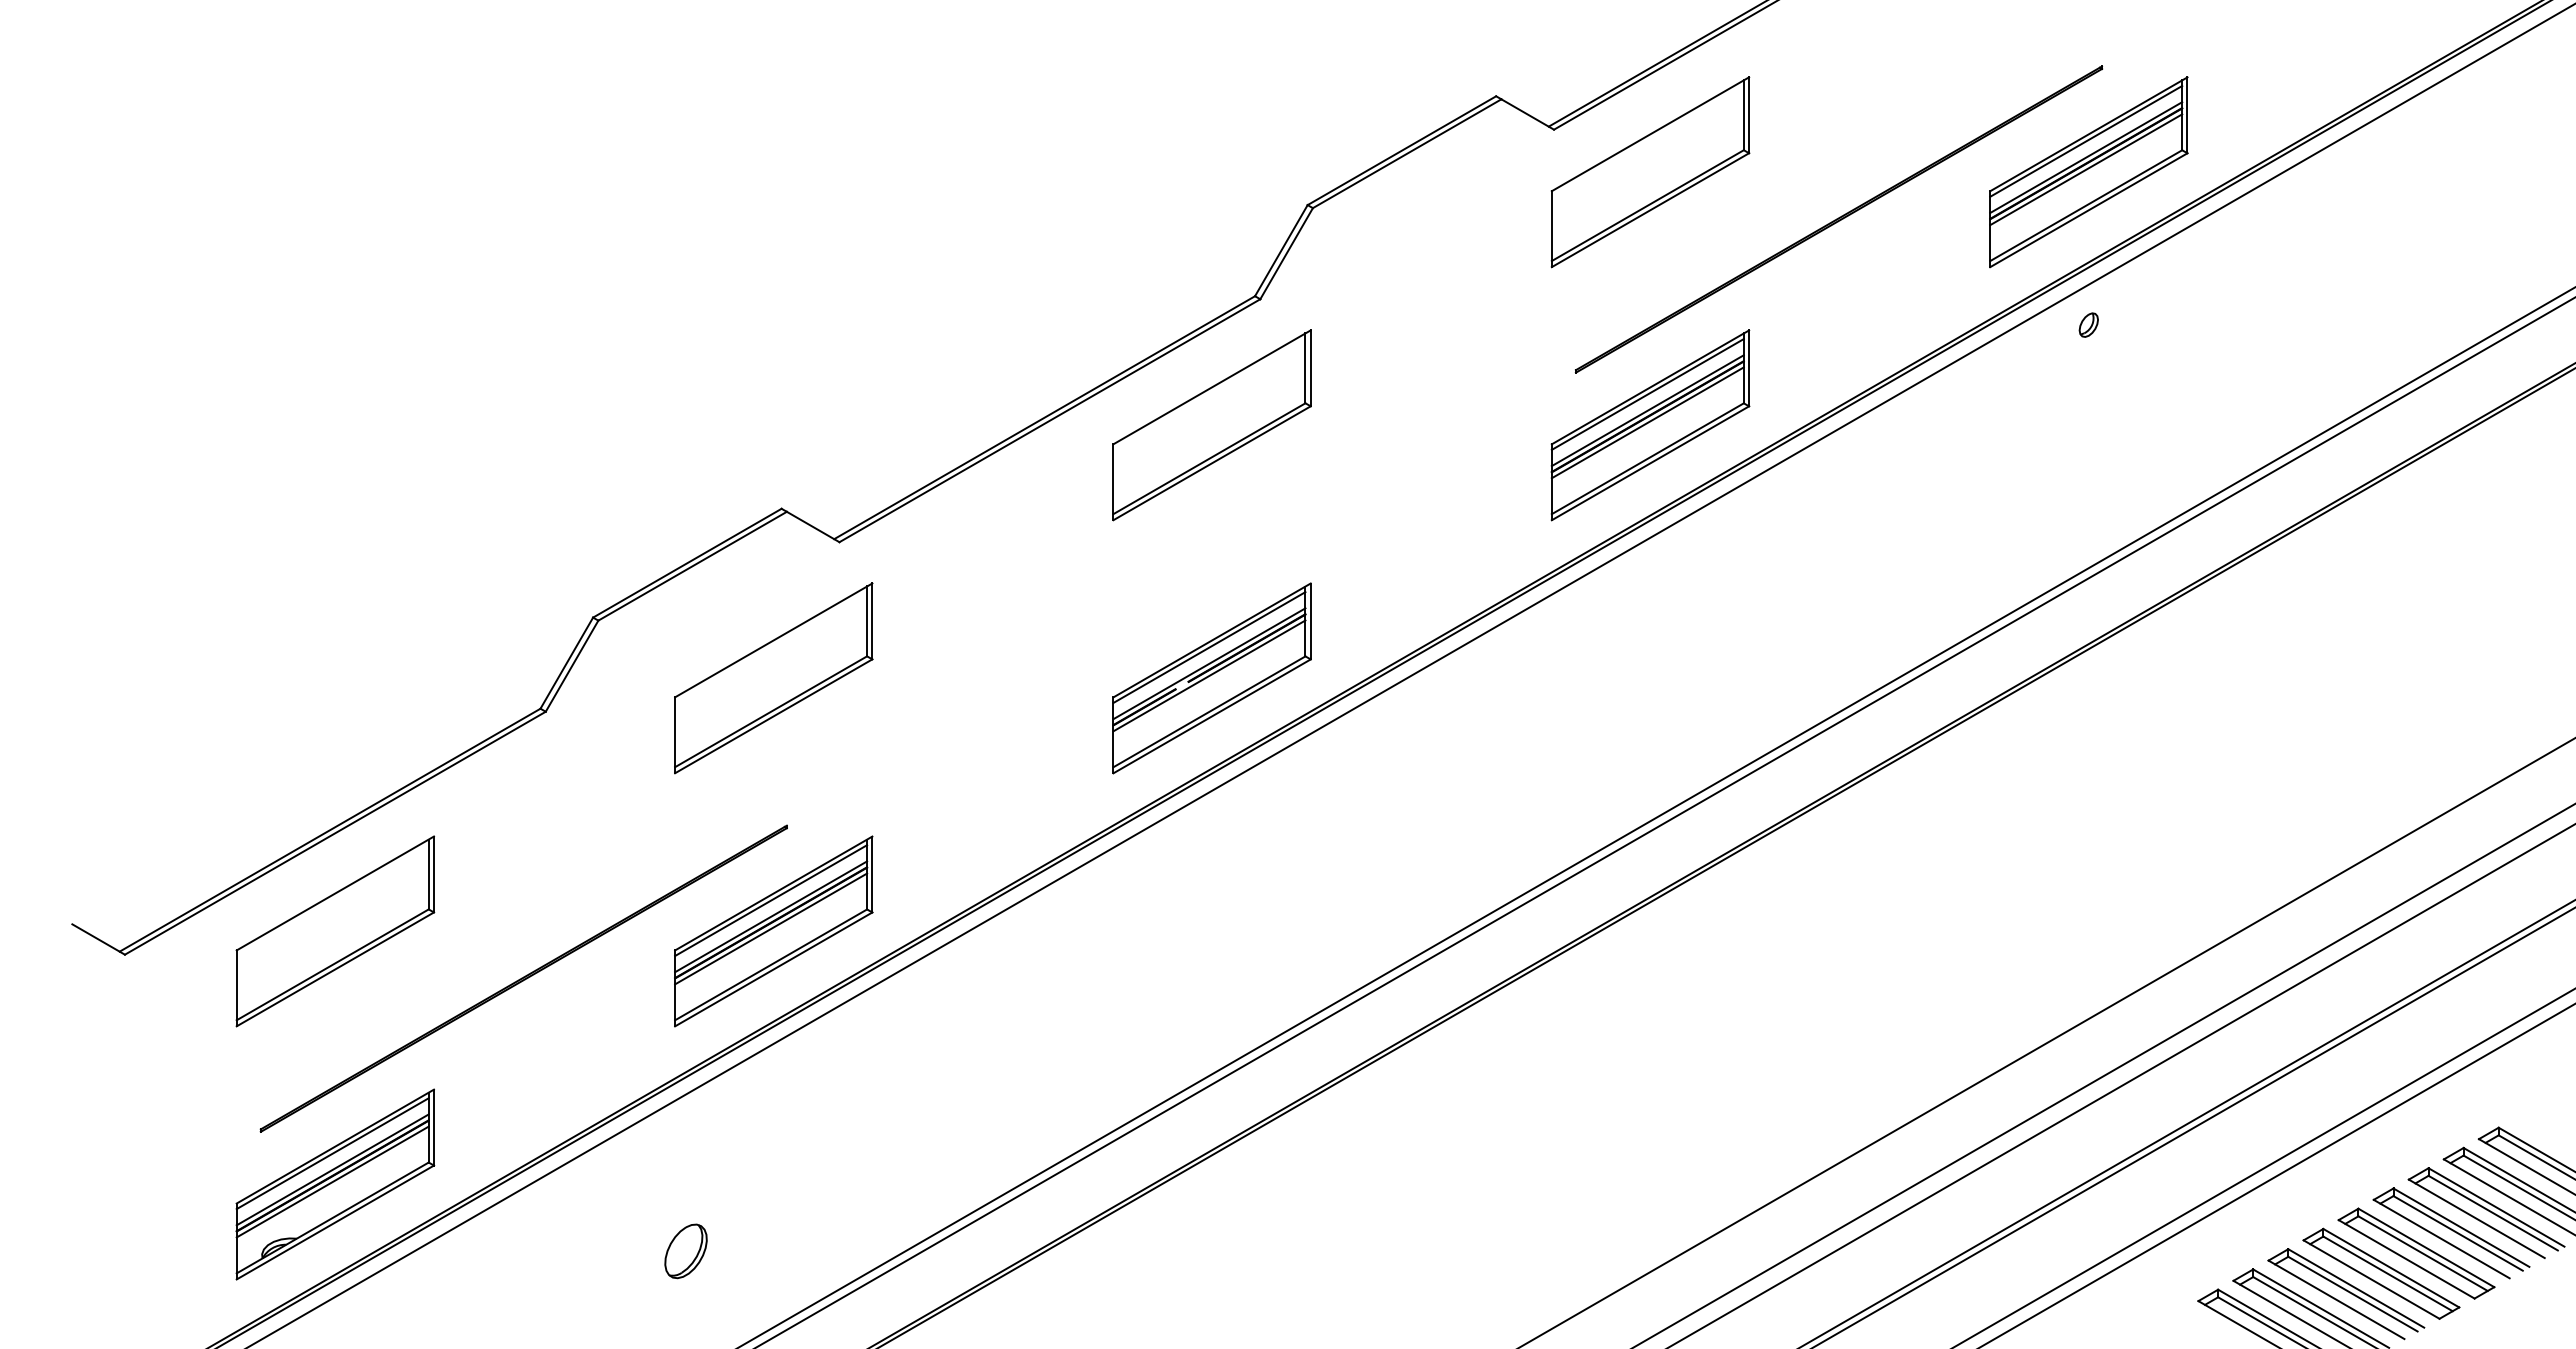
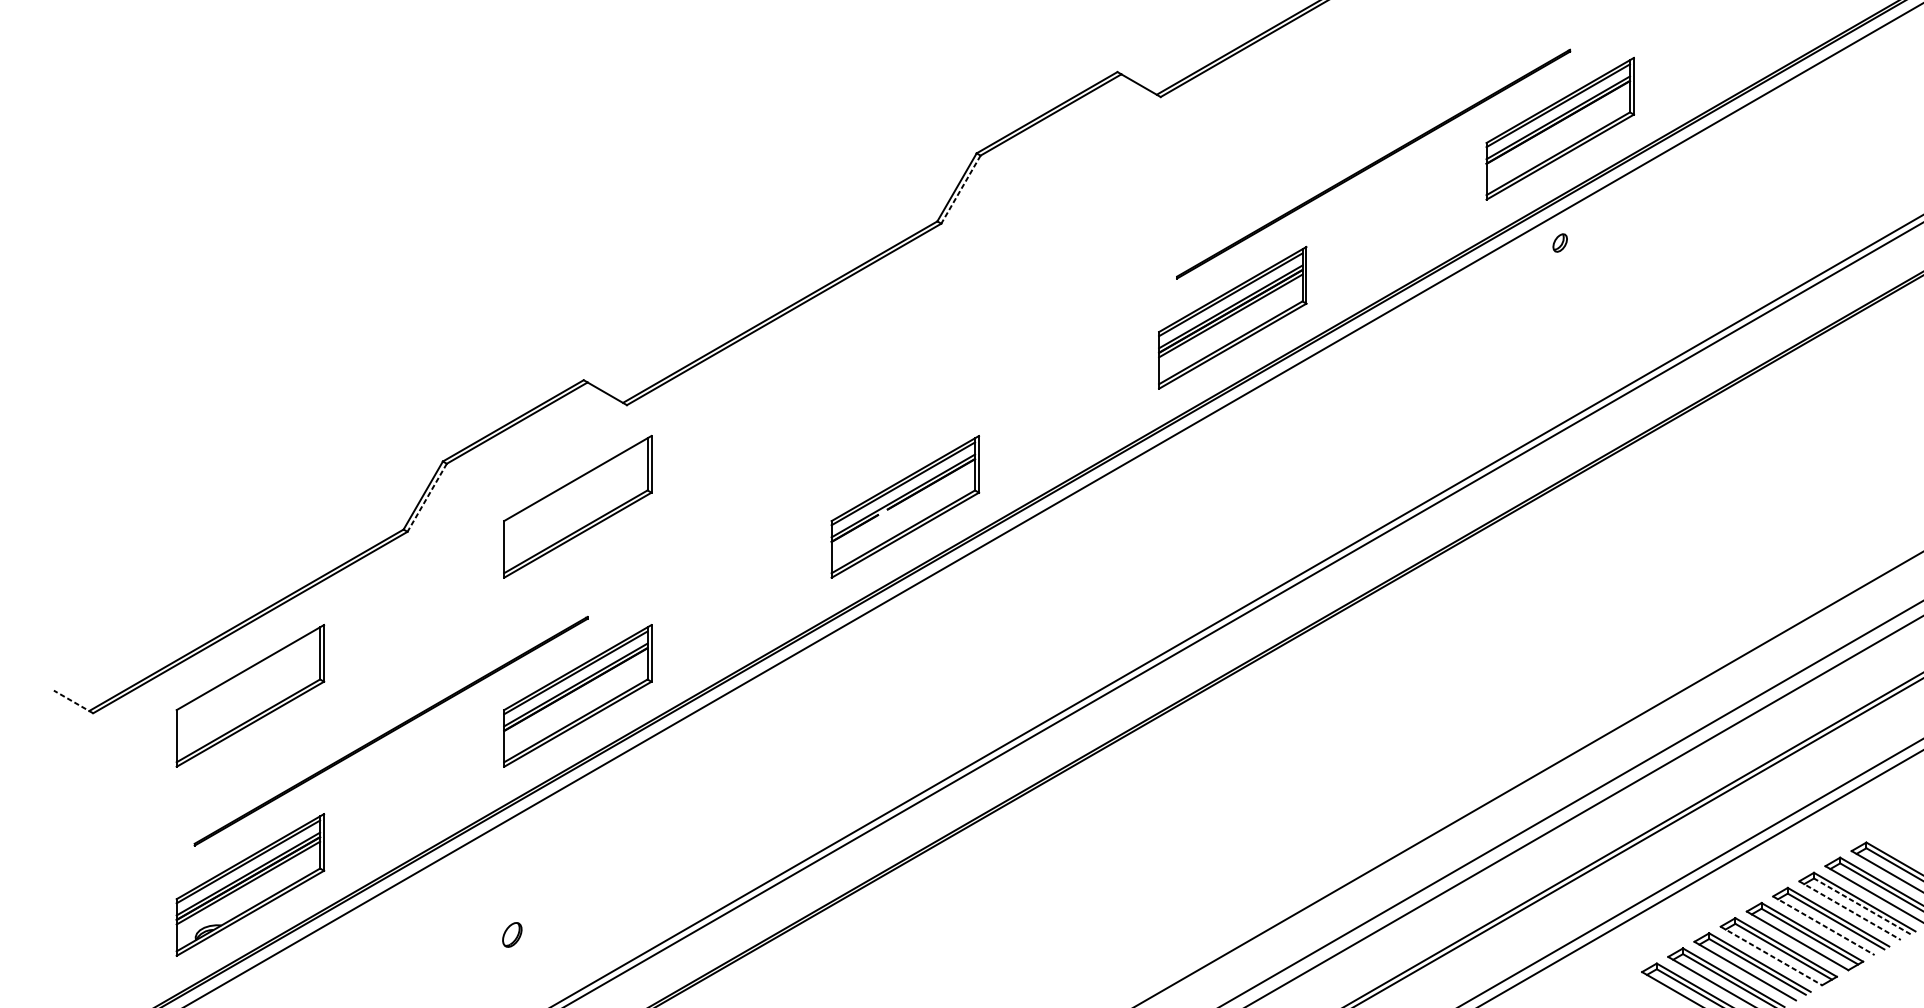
line: (2086, 169) -> (1558, 126), removed
part: (1650, 172) -> (1232, 129), removed
line: (1286, 253) -> (960, 189), solid -> dashed
part: (1211, 425) -> (904, 317), removed
line: (572, 666) -> (427, 498), solid -> dashed
line: (1209, 675) -> (903, 504), removed
line: (771, 928) -> (576, 693), removed
line: (98, 939) -> (73, 701), solid -> dashed
line: (2493, 1213) -> (1862, 906), solid -> dashed
line: (2477, 1219) -> (1850, 911), solid -> dashed
line: (2442, 1239) -> (1824, 926), solid -> dashed
part: (685, 1251) -> (511, 935), size x0.6
line: (2372, 1279) -> (1772, 955), solid -> dashed

